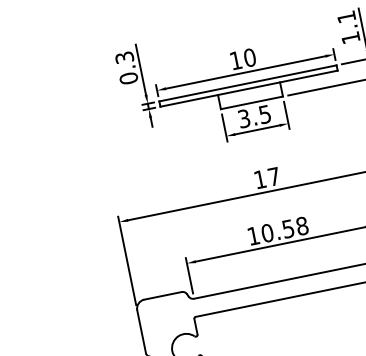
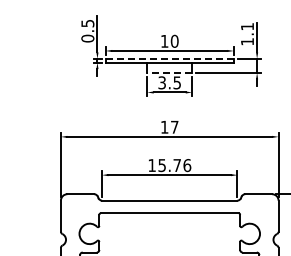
text: (123, 56) -> (87, 22), 0.3 -> 0.5
line: (248, 82) -> (170, 58), solid -> dashed
line: (251, 102) -> (169, 72), solid -> dashed
text: (284, 229) -> (174, 165), 10.58 -> 15.76

